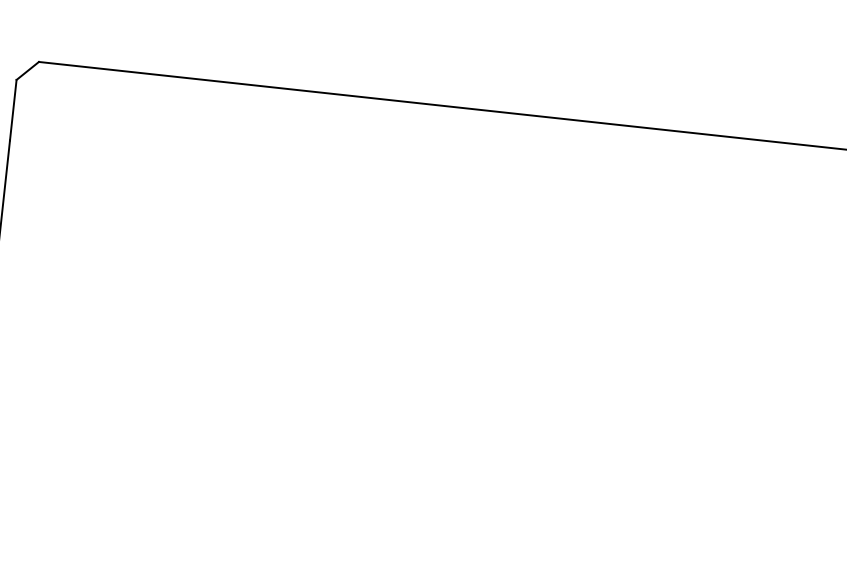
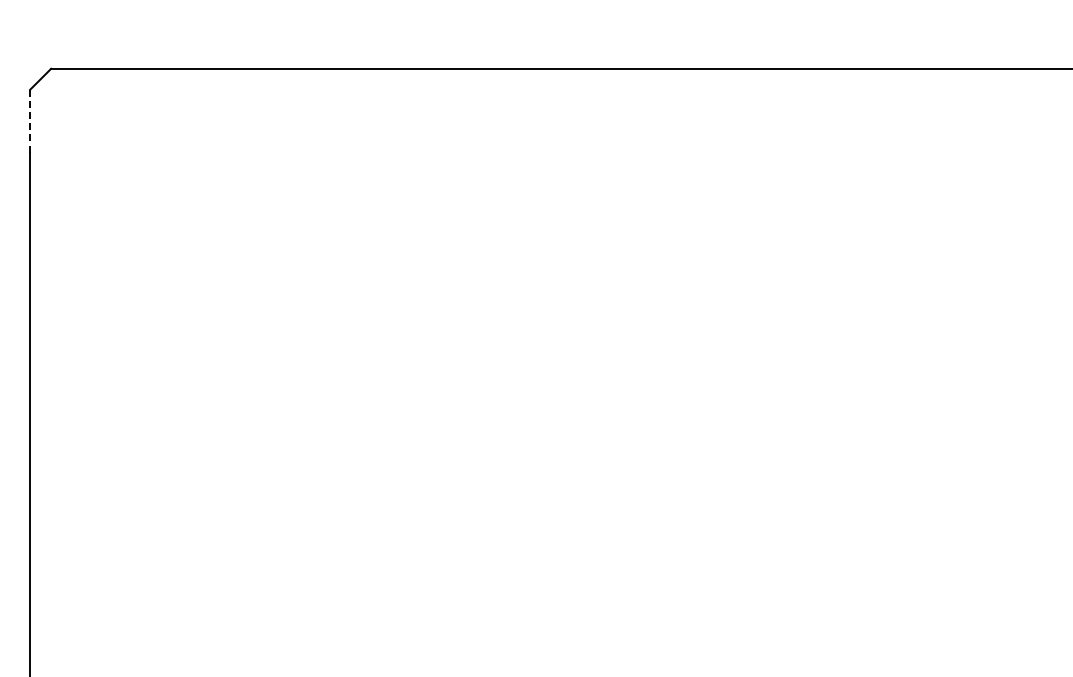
line: (13, 109) -> (30, 120), solid -> dashed

